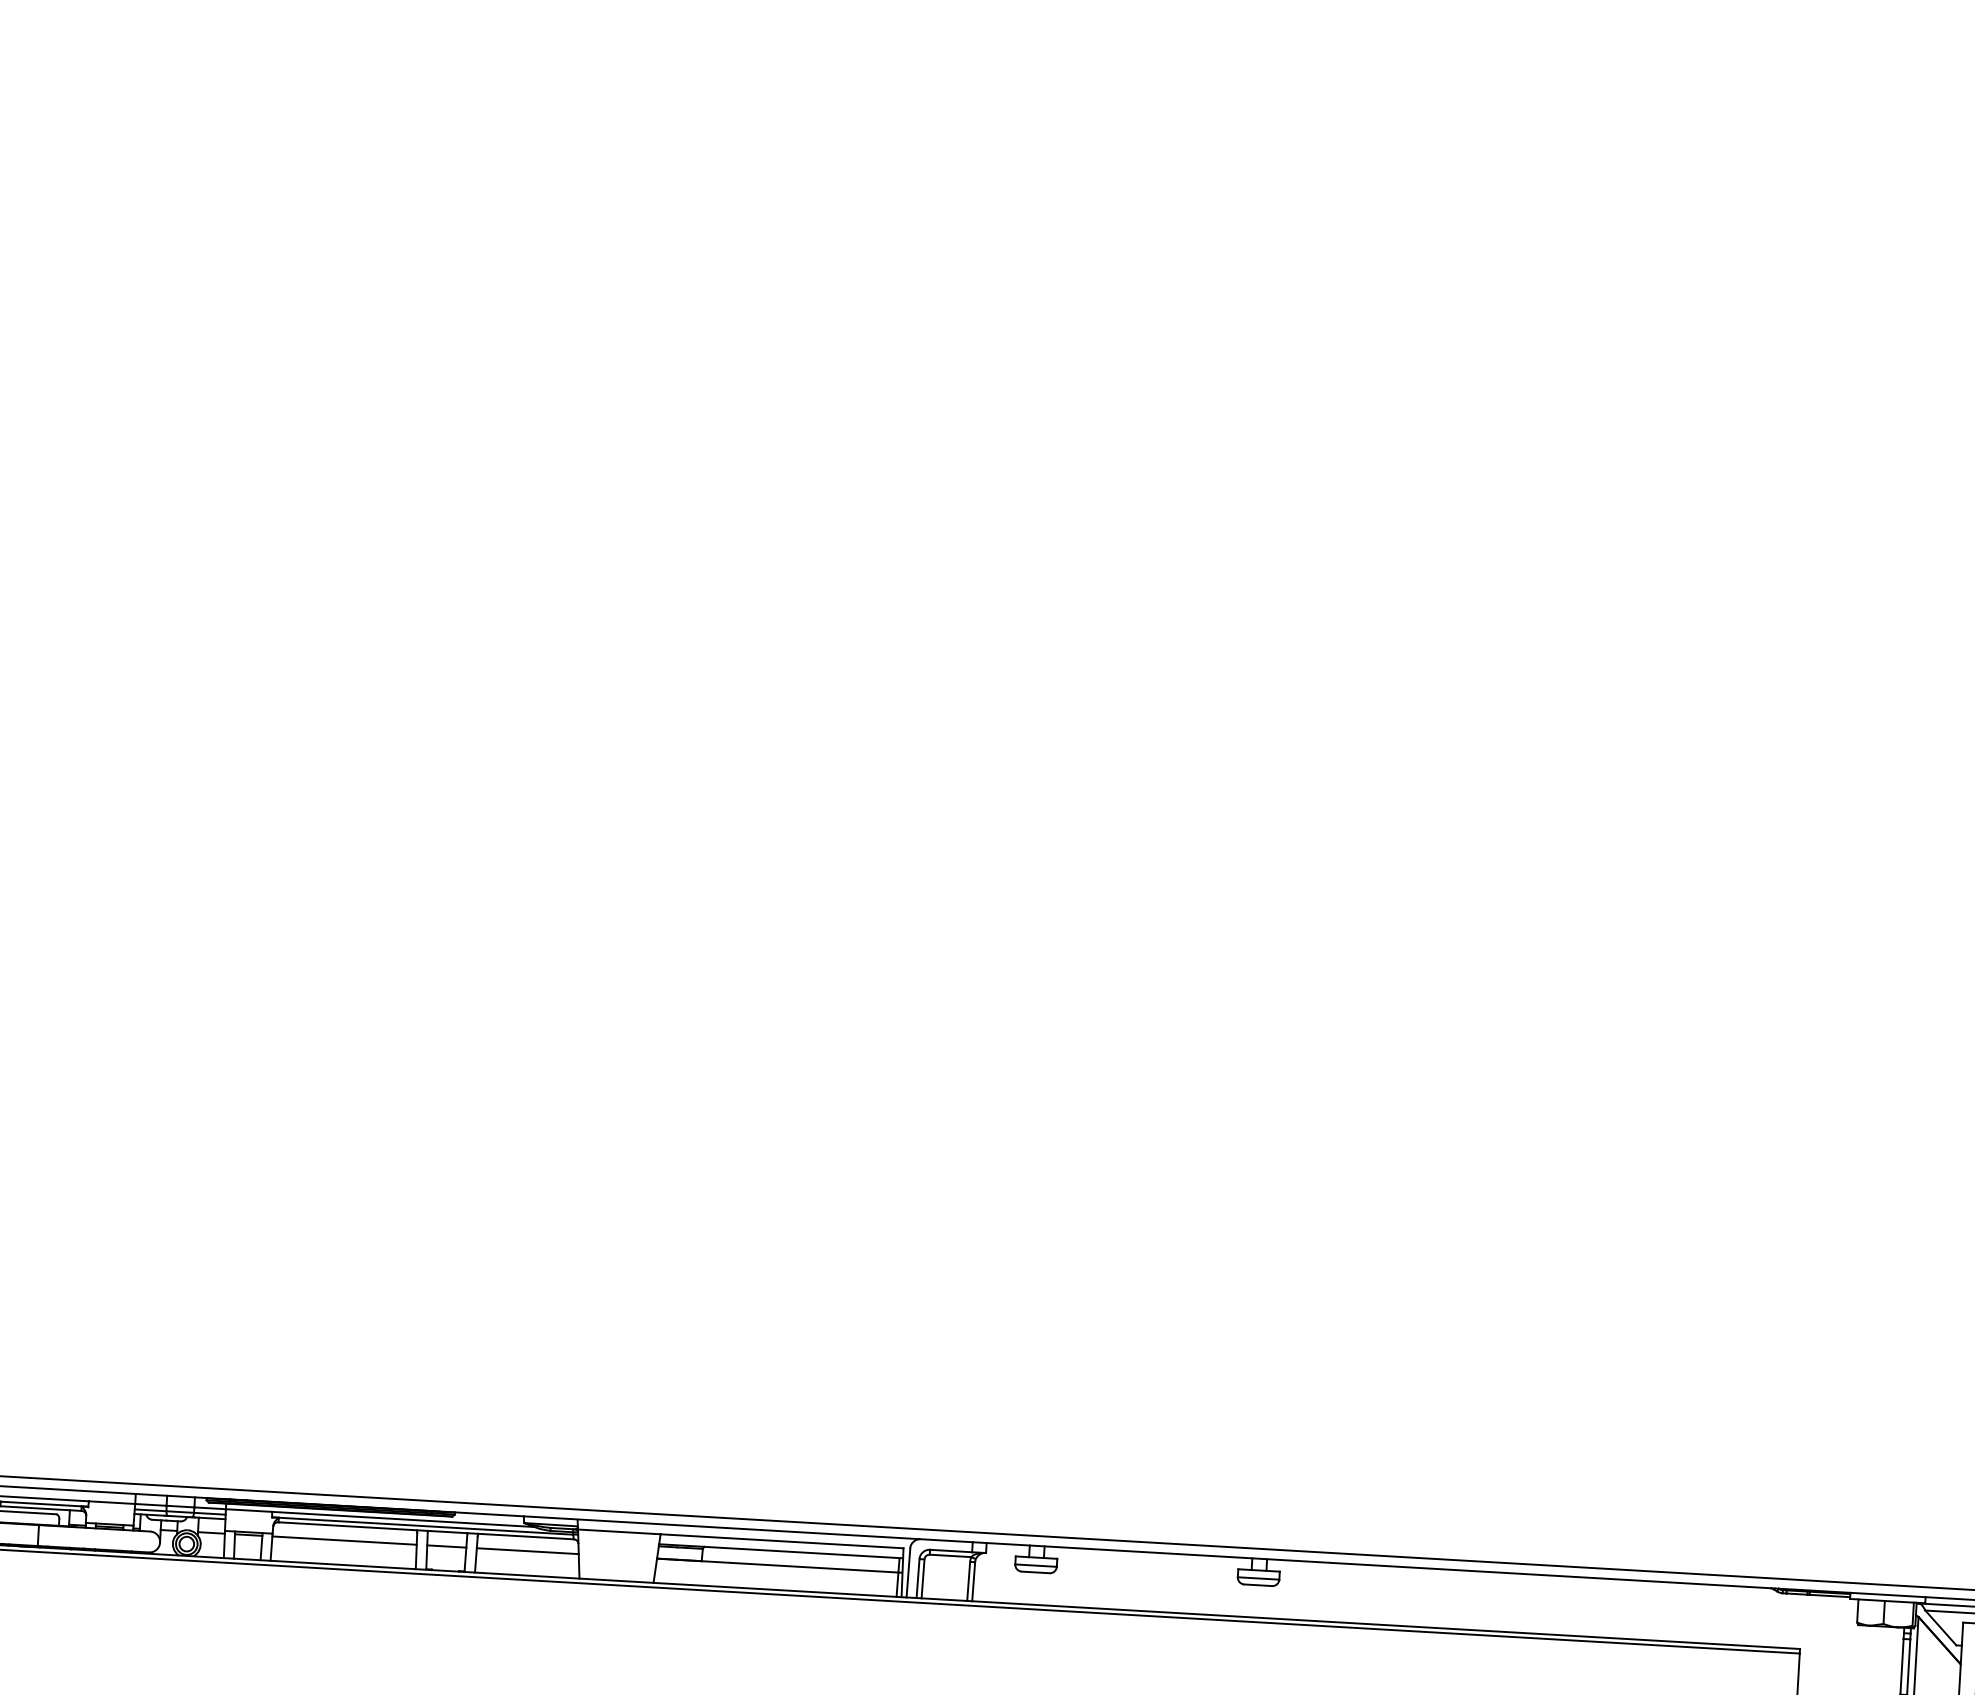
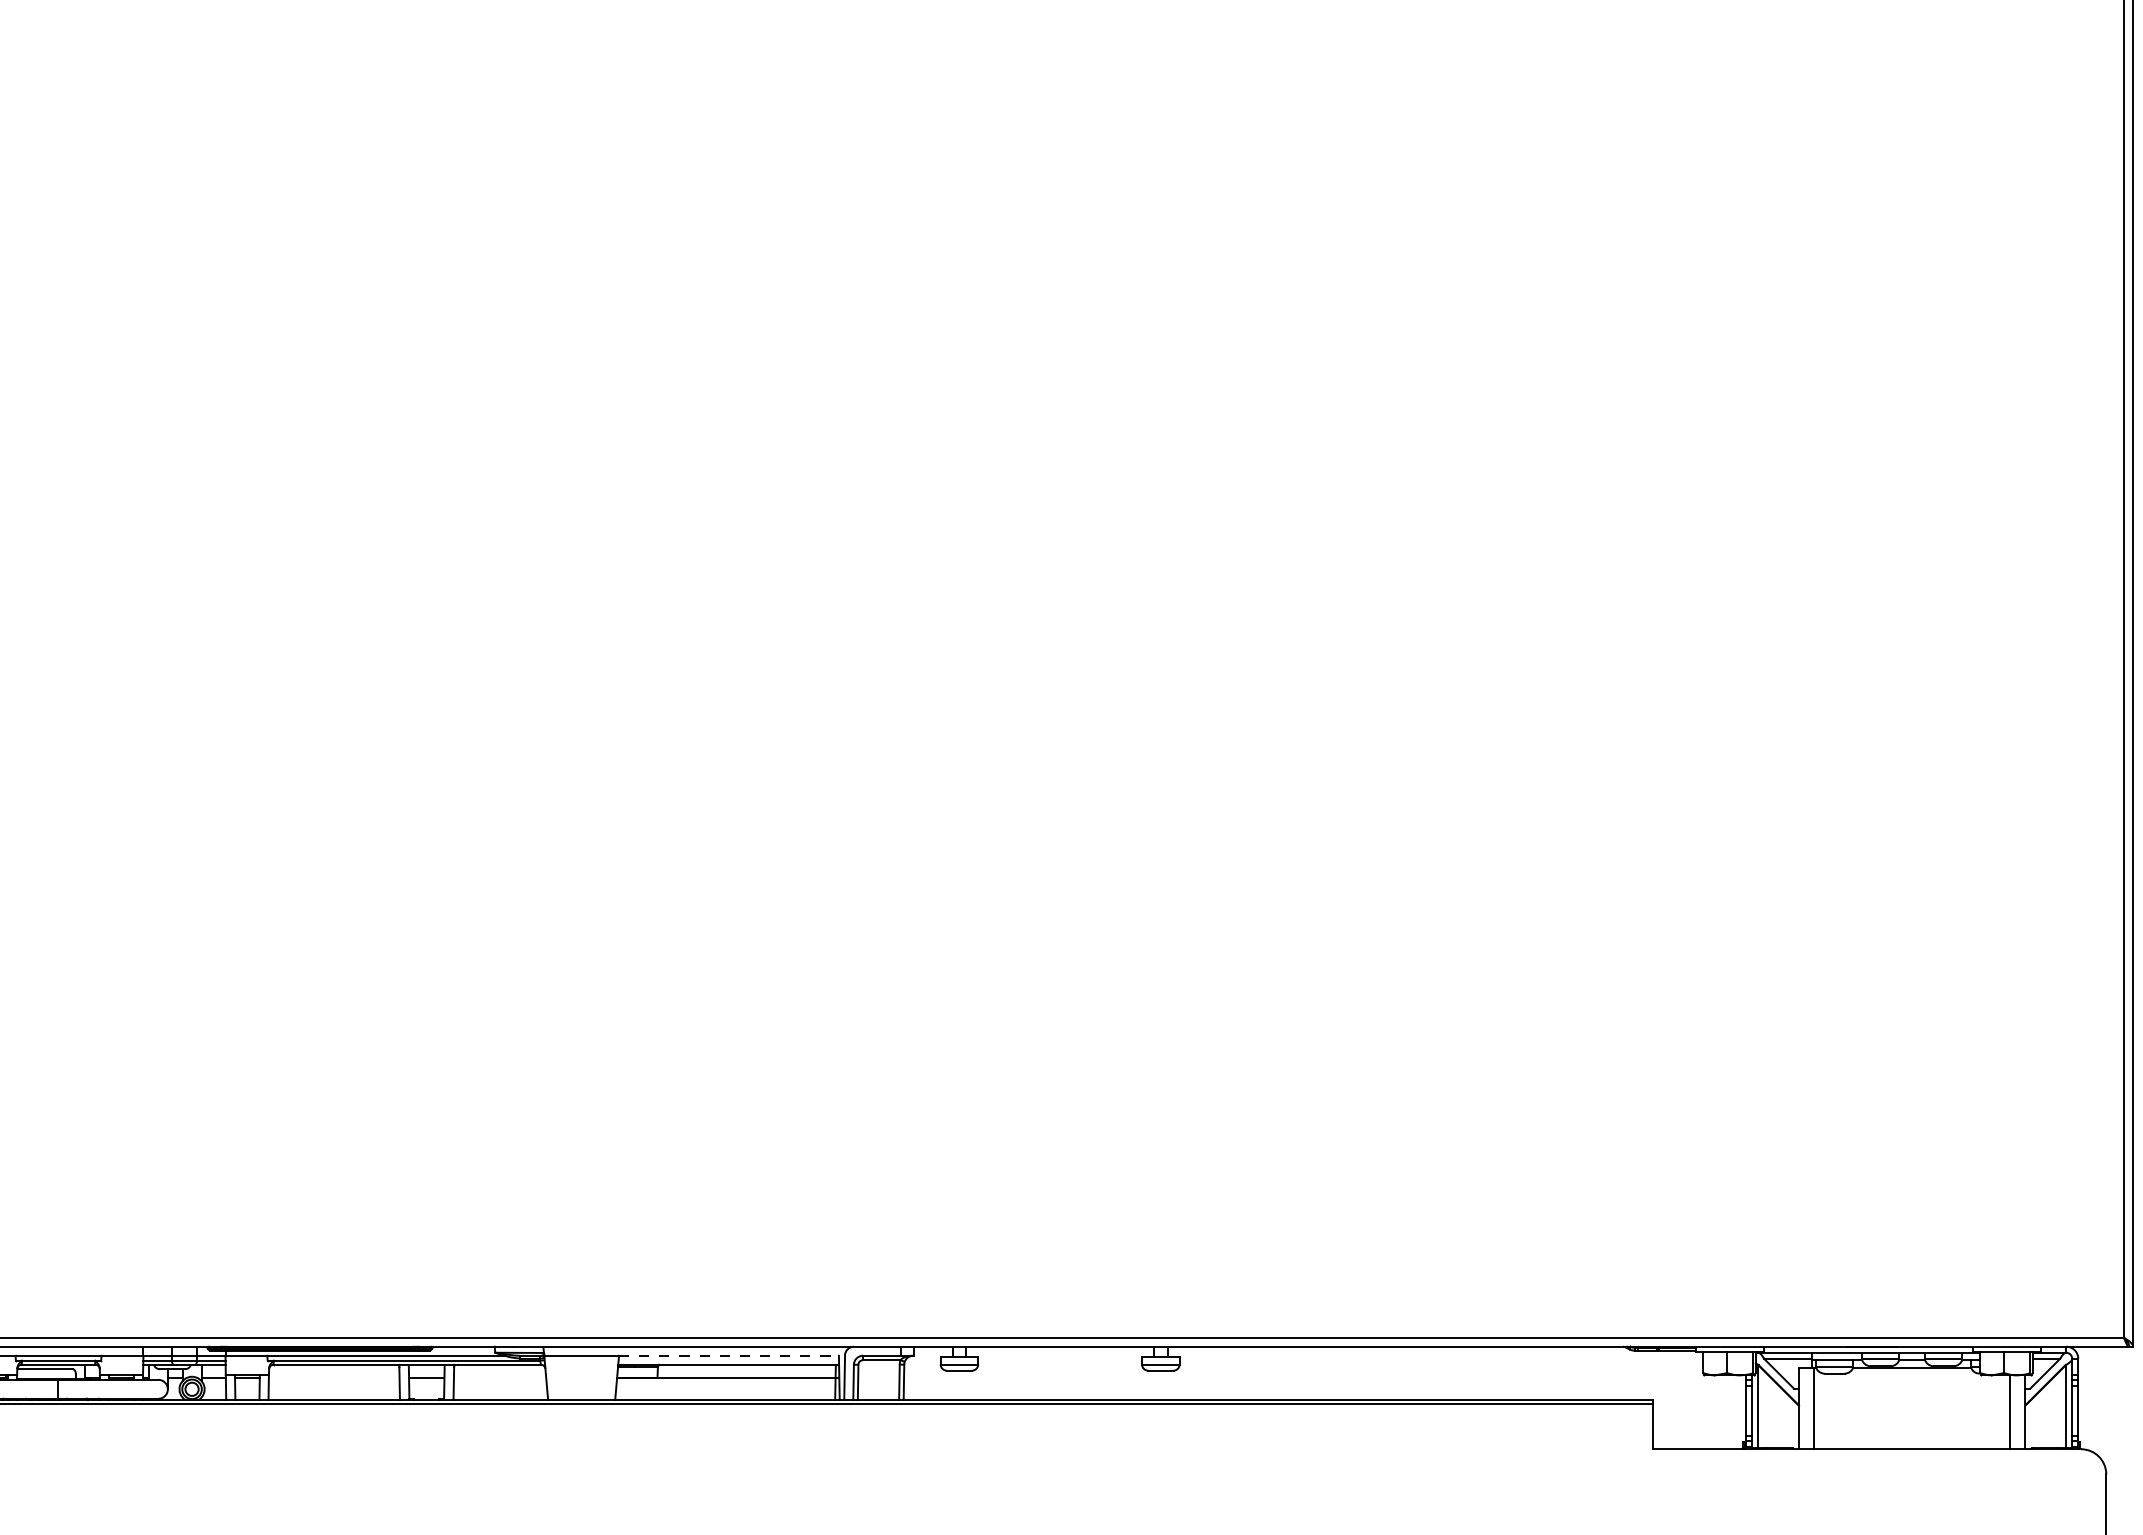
line: (343, 1540) -> (333, 1377), removed
line: (781, 1540) -> (728, 1355), solid -> dashed
line: (527, 1550) -> (499, 1377), removed

